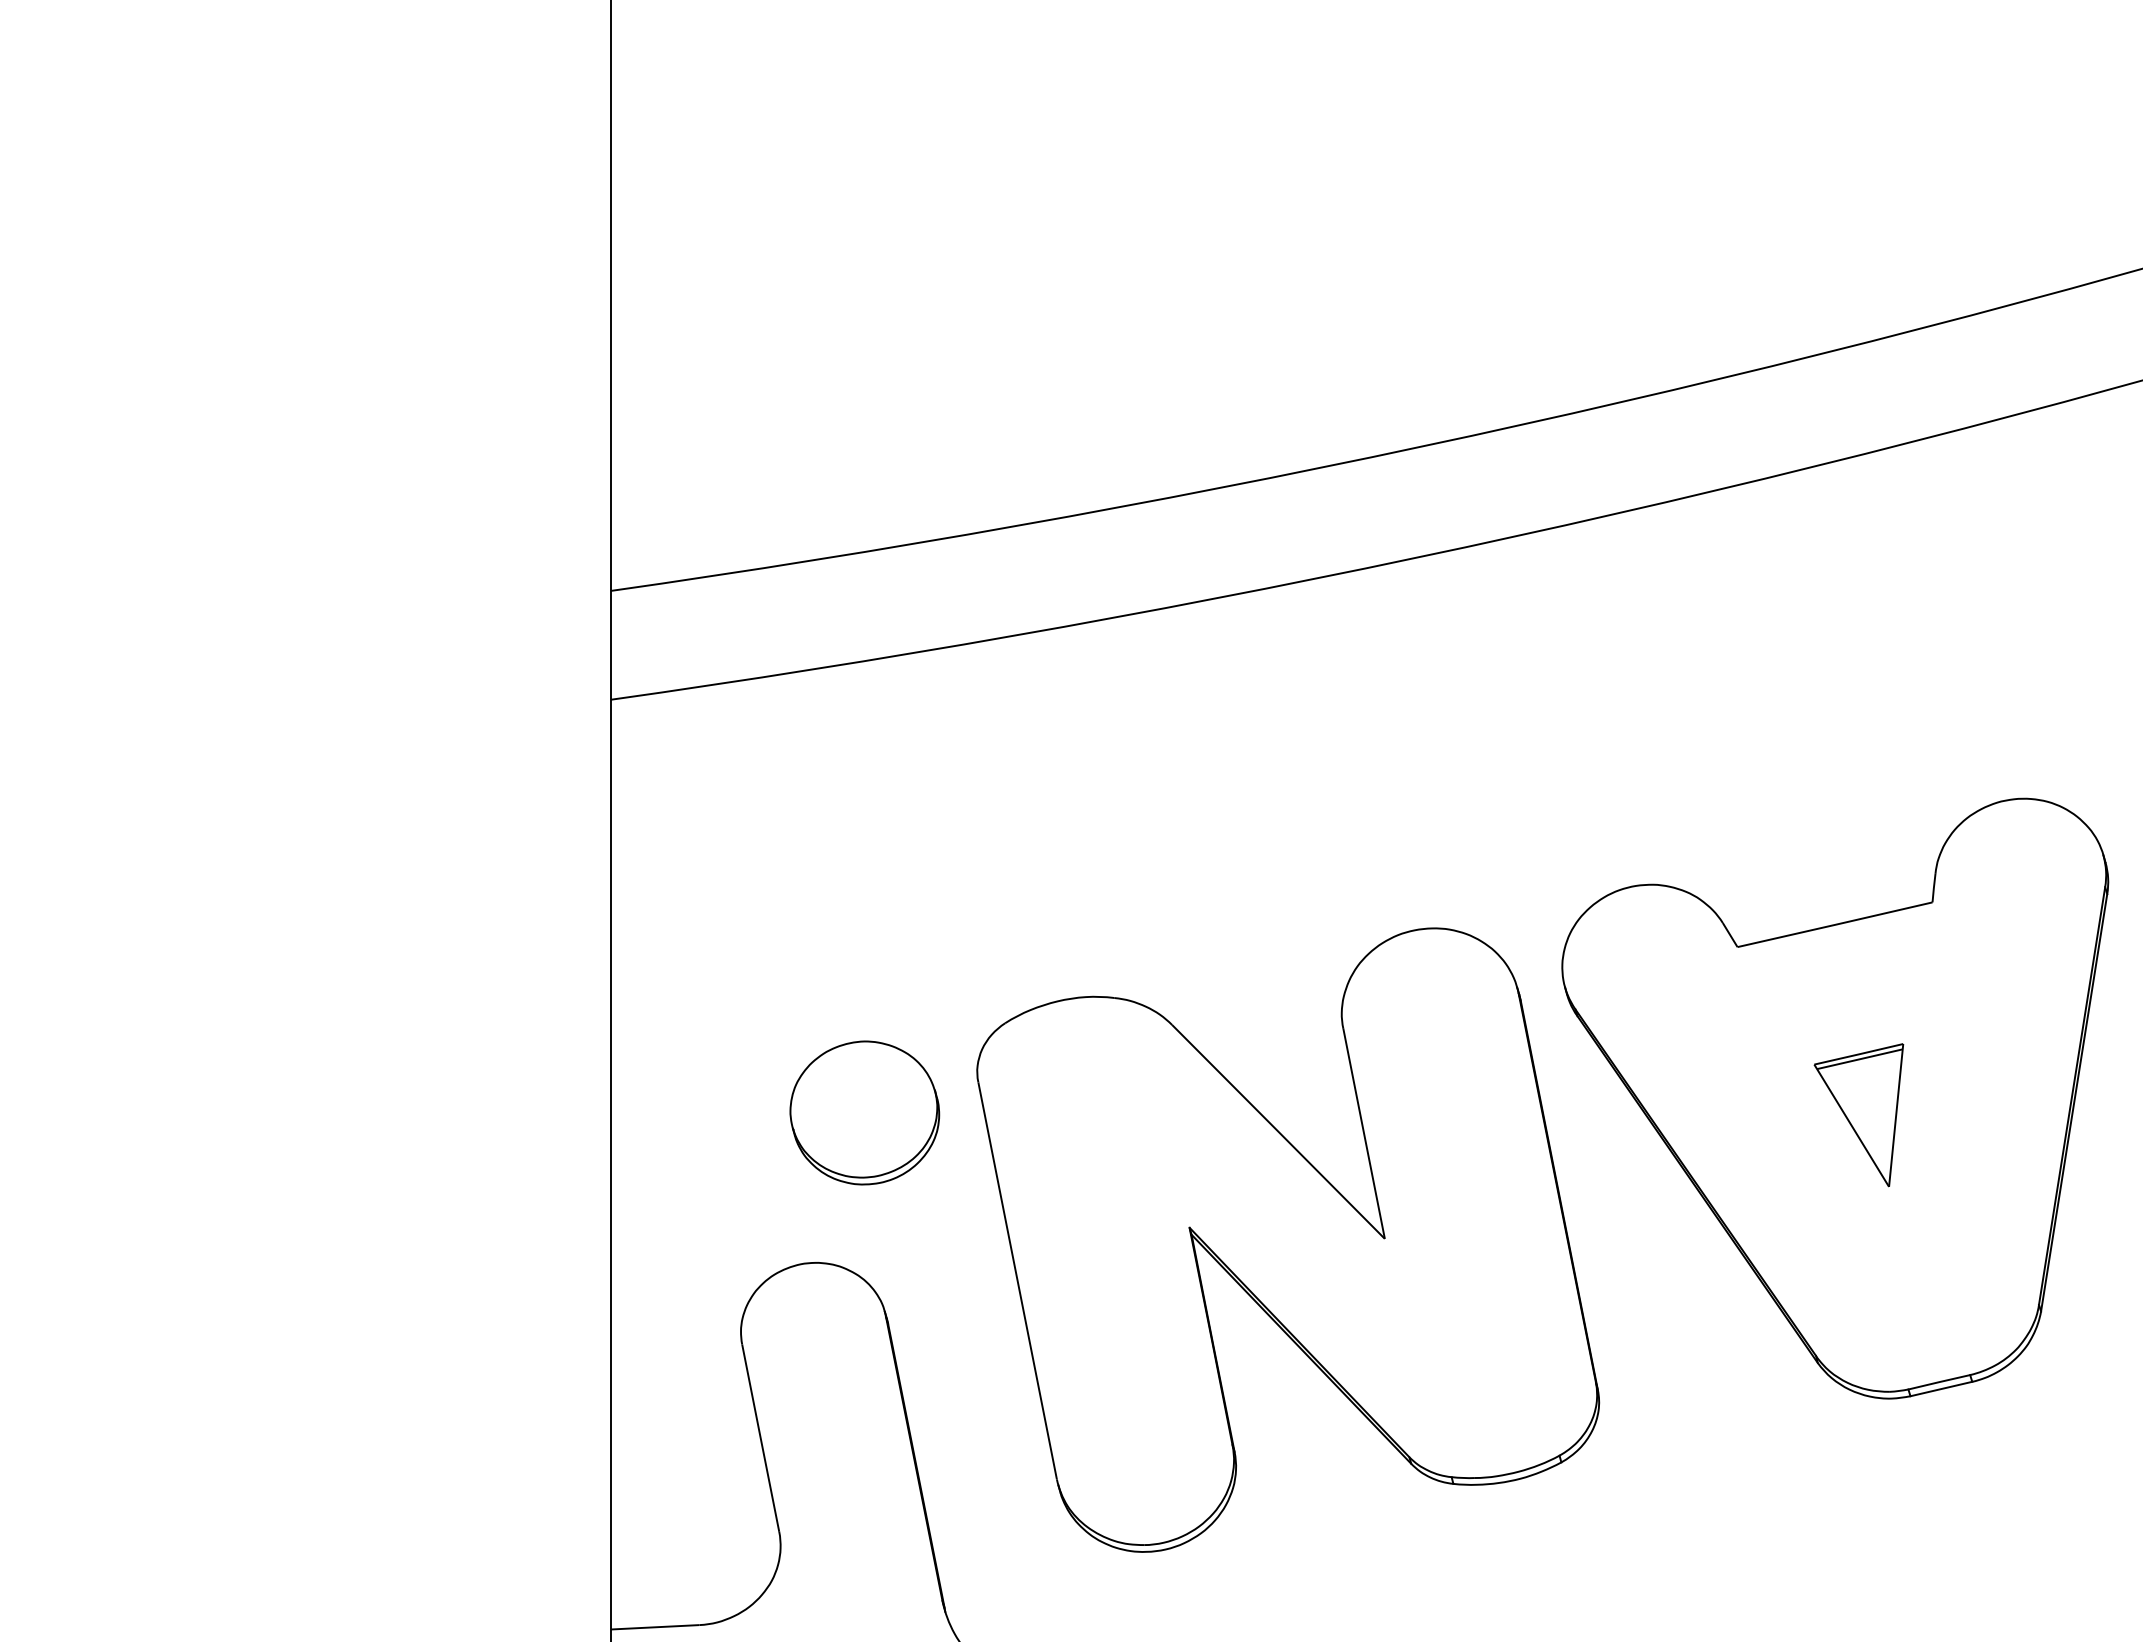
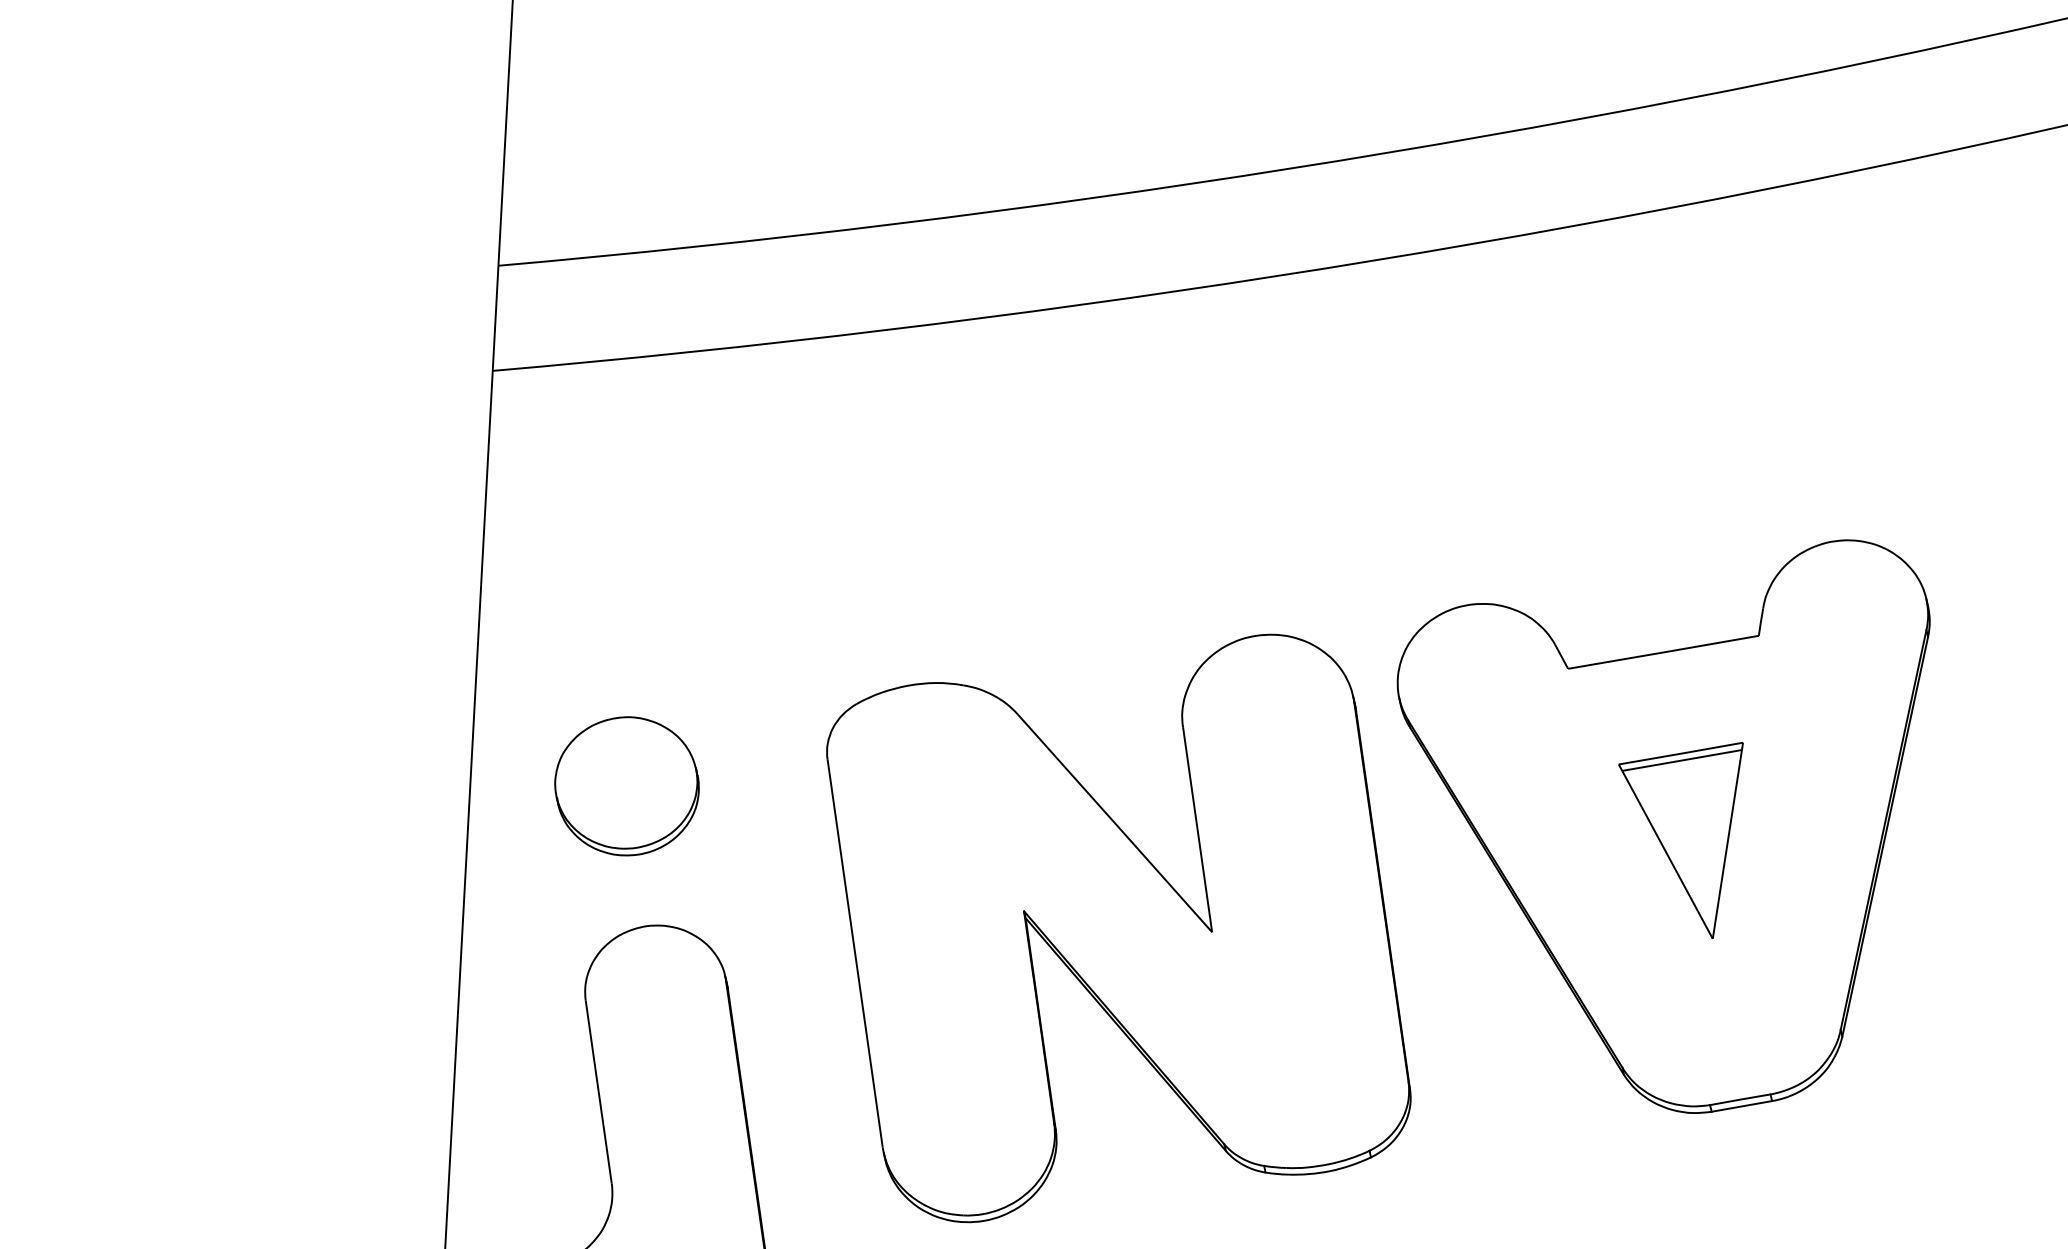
part: (864, 1112) -> (626, 785), moved
part: (1858, 1114) -> (1676, 836), size x1.43

